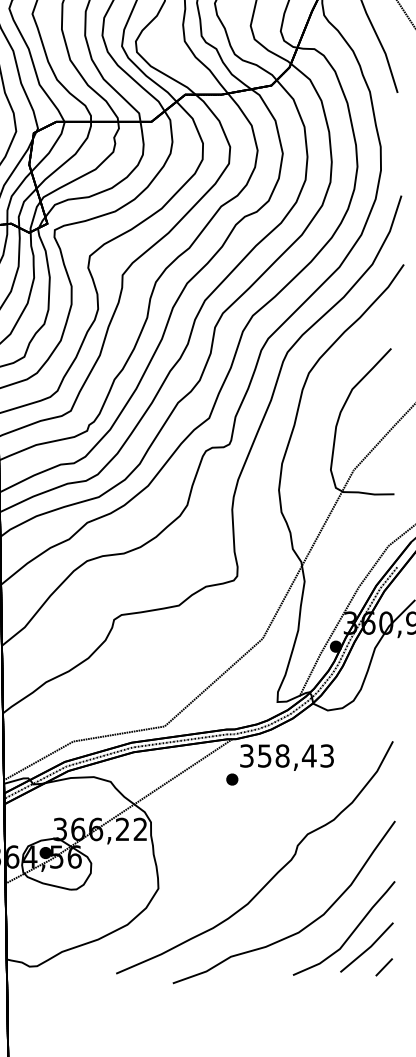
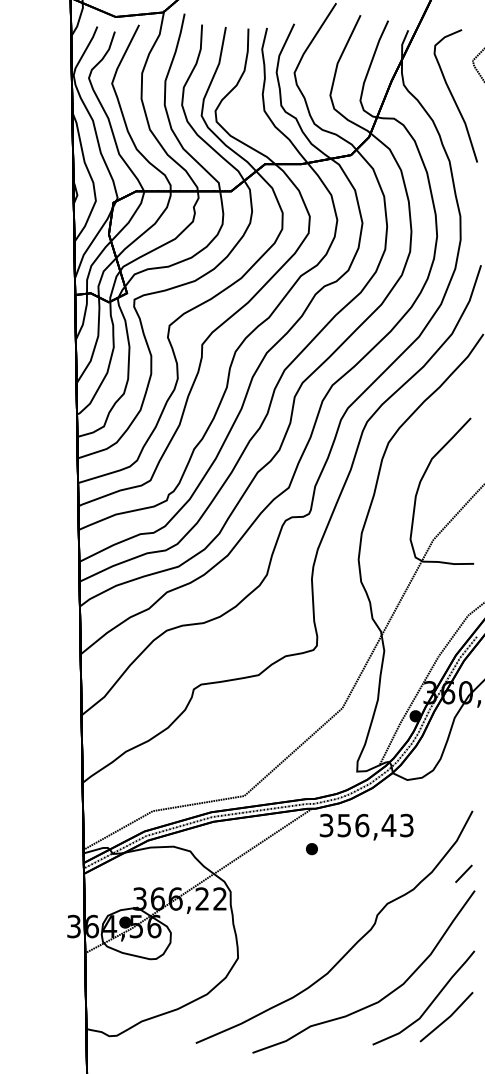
text: (282, 755) -> (362, 825), 358,43 -> 356,43
line: (383, 966) -> (463, 873), moved

